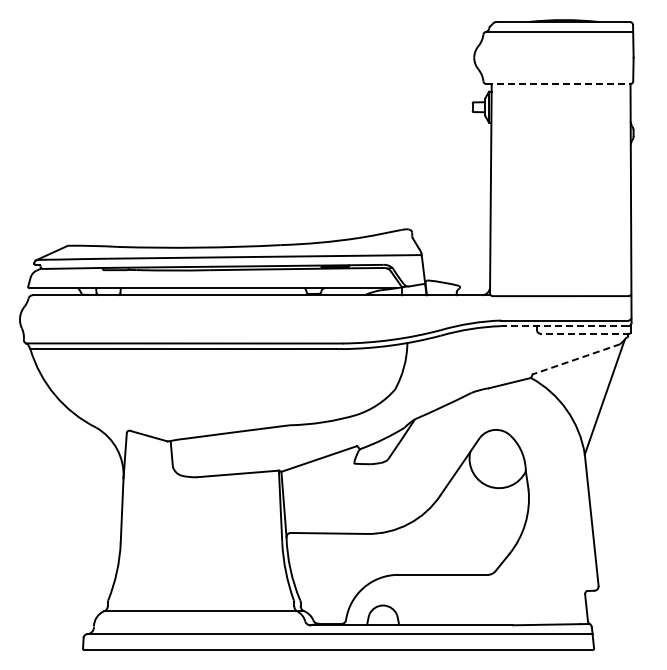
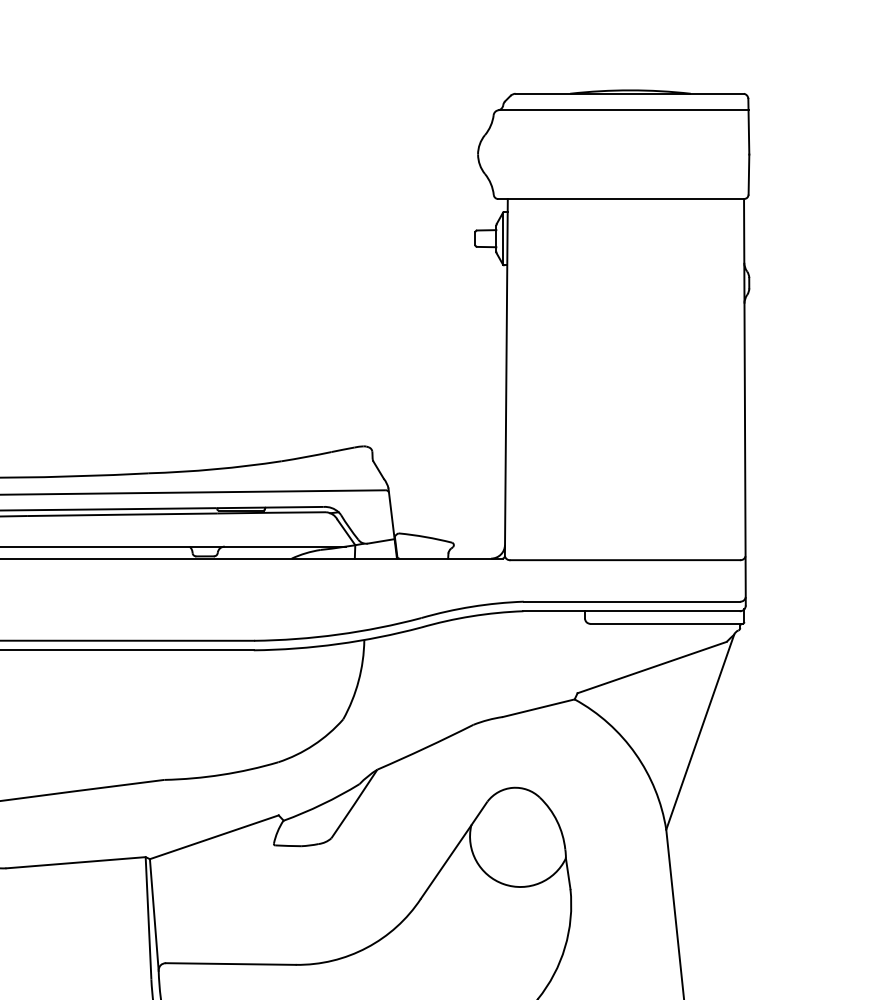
line: (558, 83) -> (621, 198), dashed -> solid
line: (564, 326) -> (631, 611), dashed -> solid
line: (584, 333) -> (665, 623), dashed -> solid
line: (576, 359) -> (652, 667), dashed -> solid

